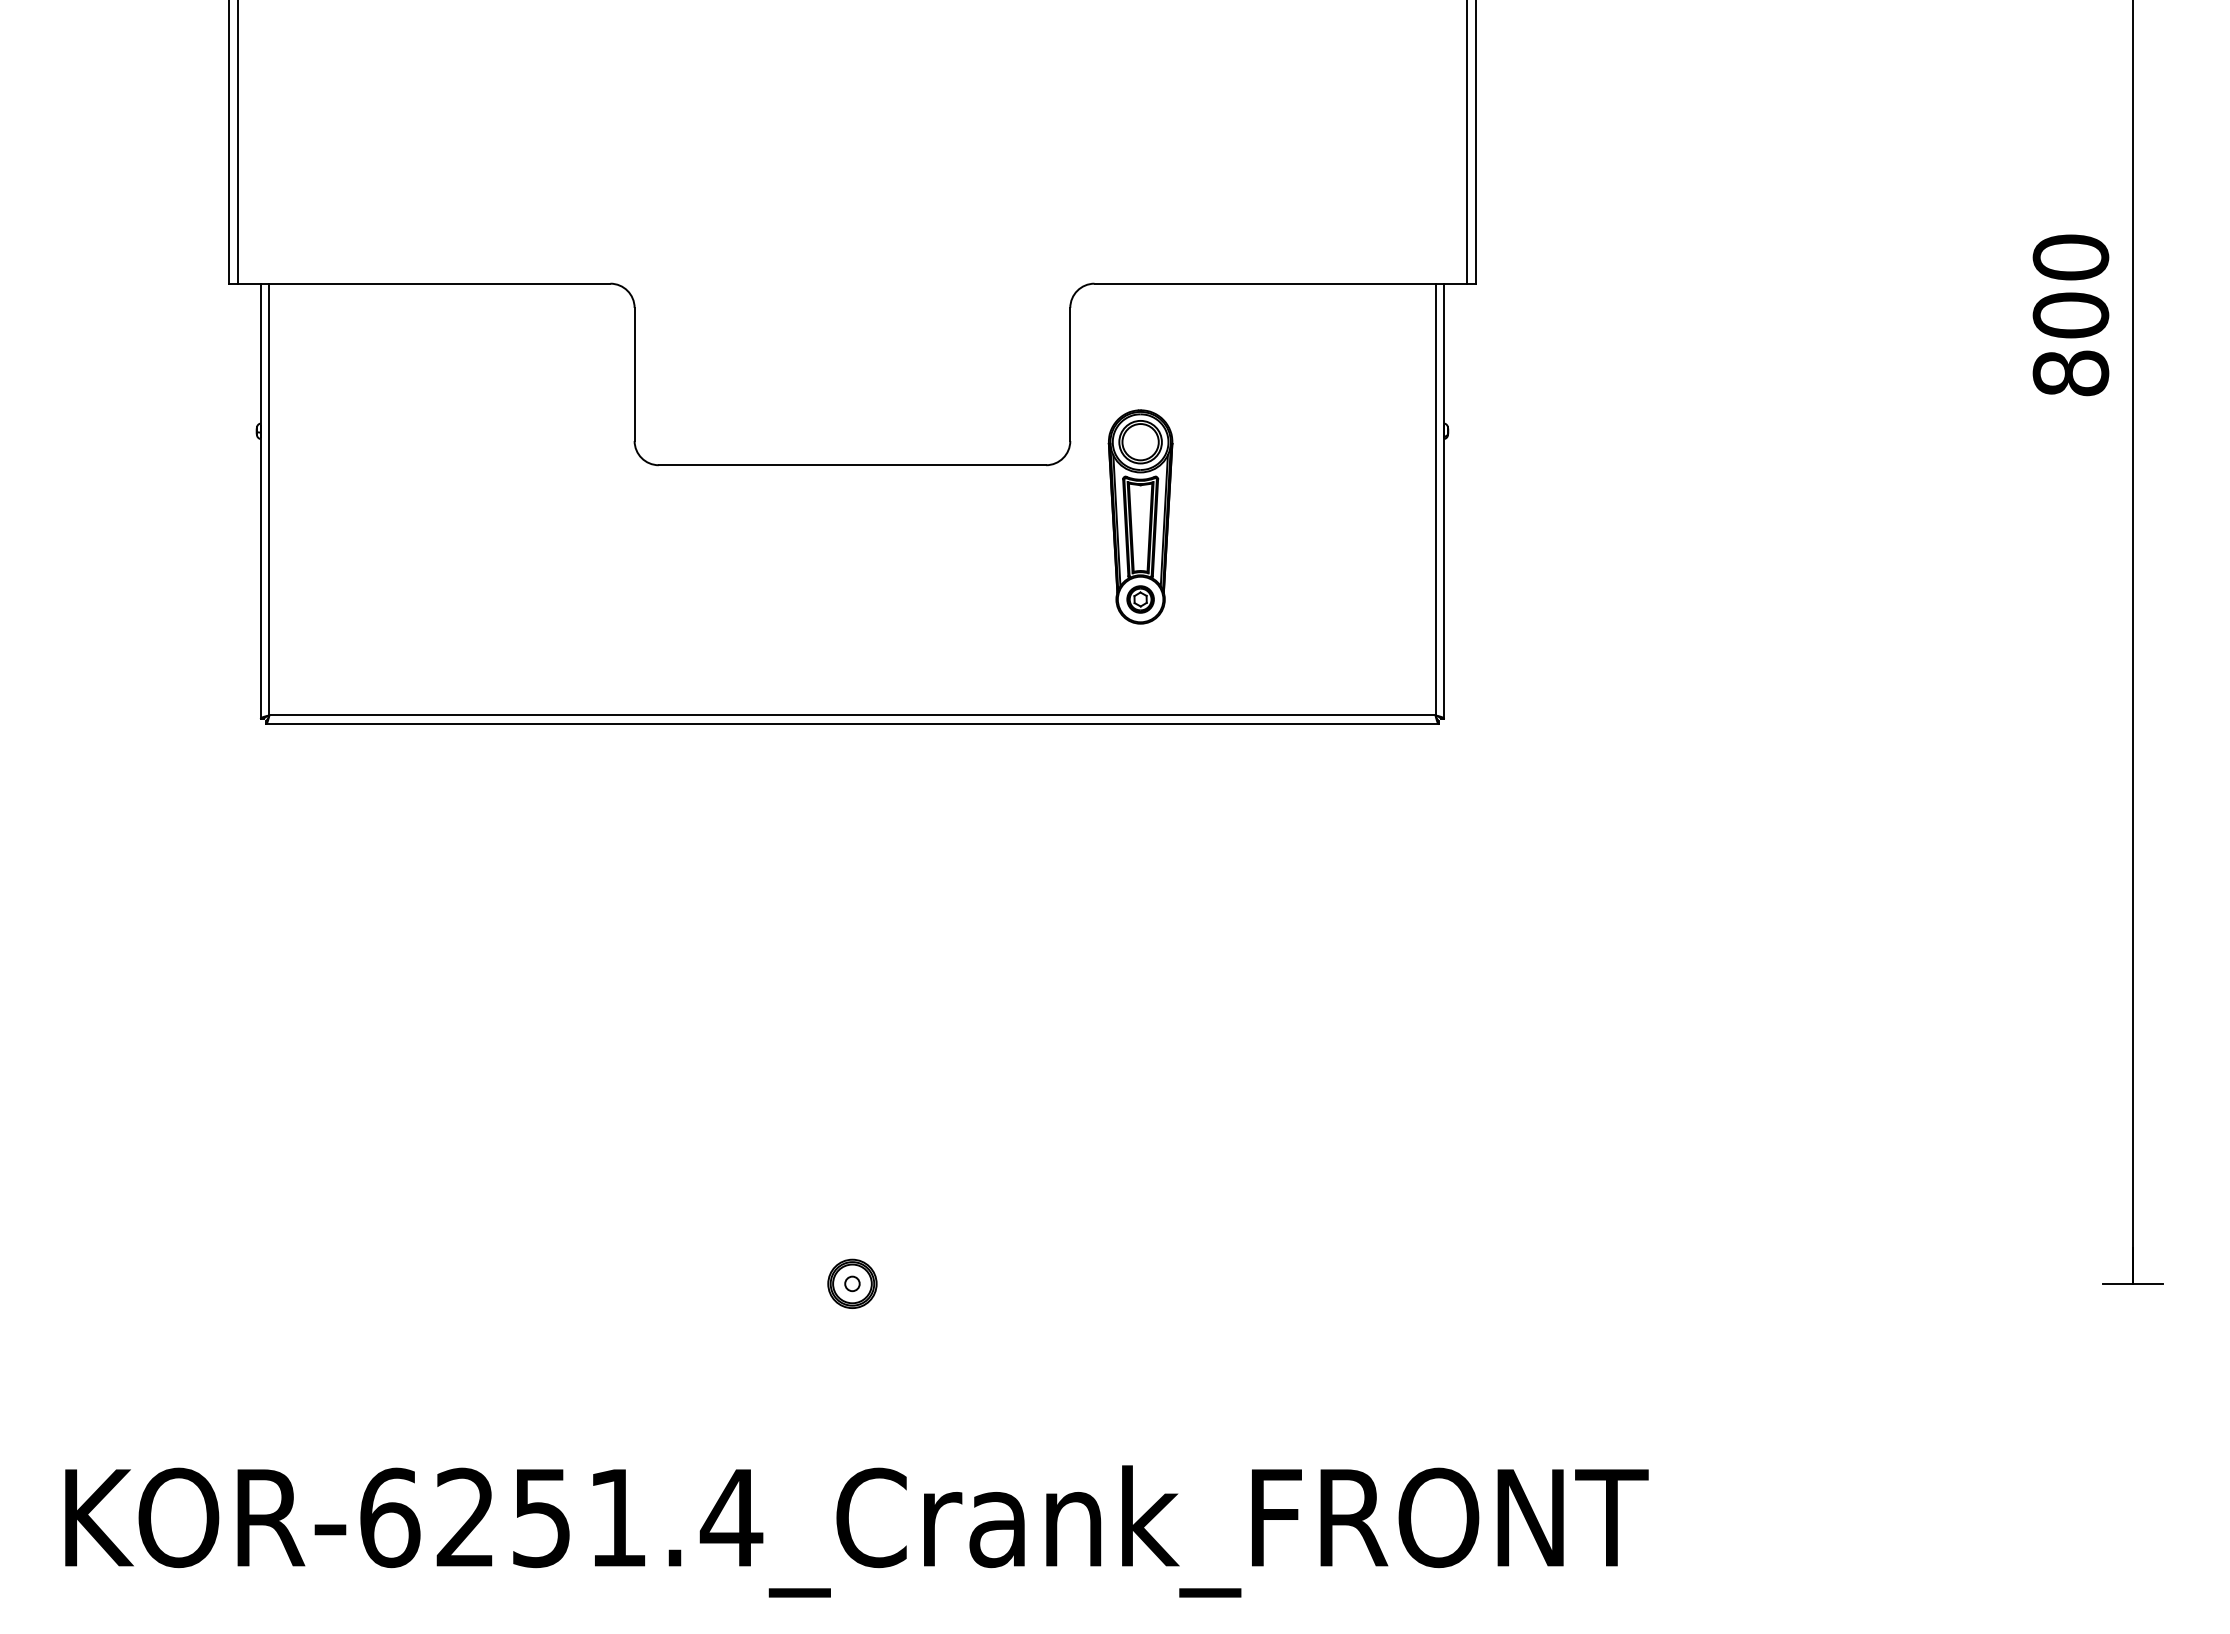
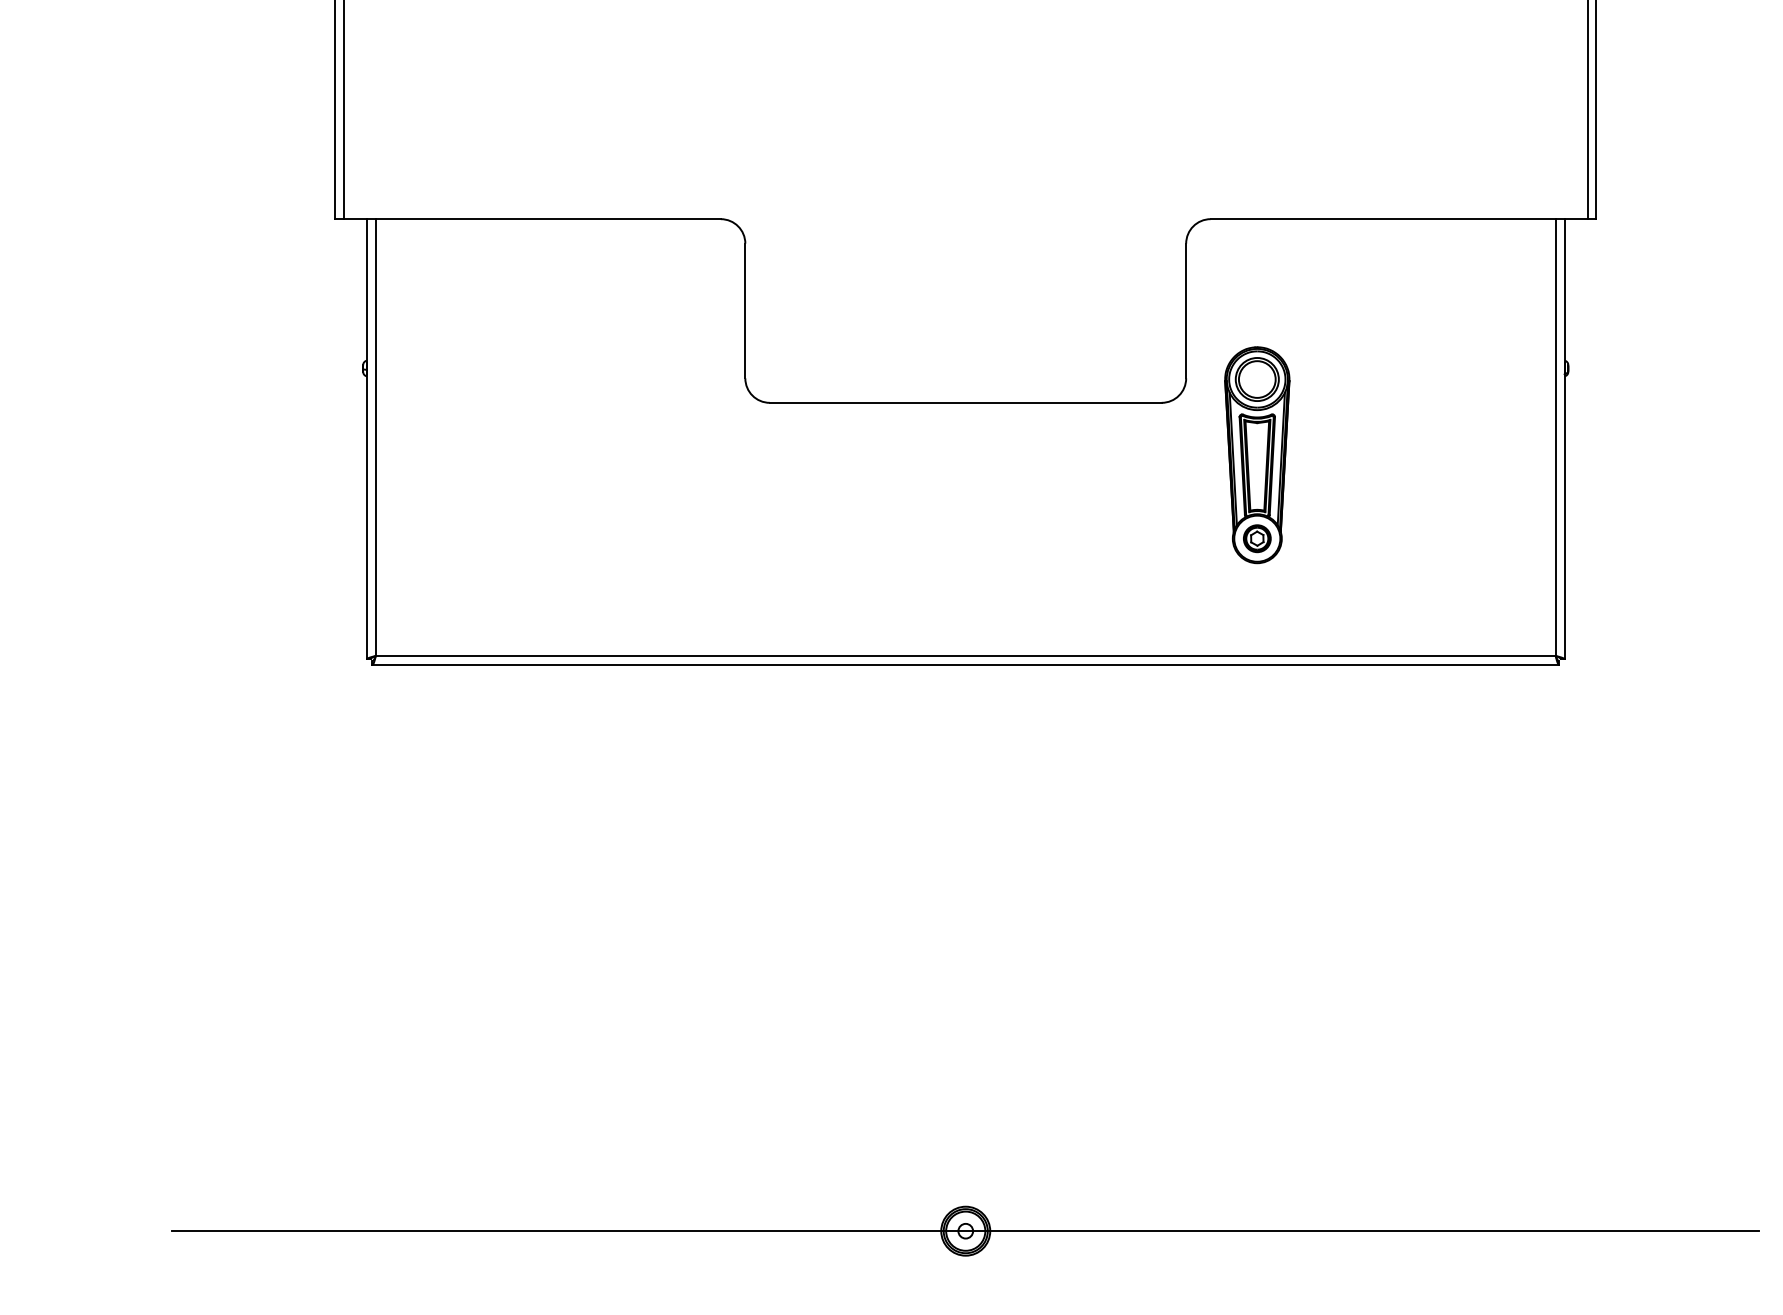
line: (852, 1283) -> (965, 1230), added

